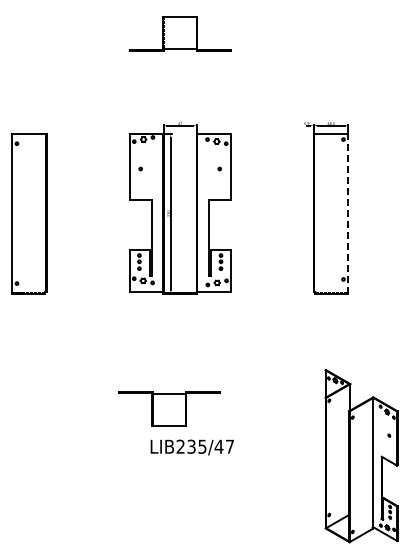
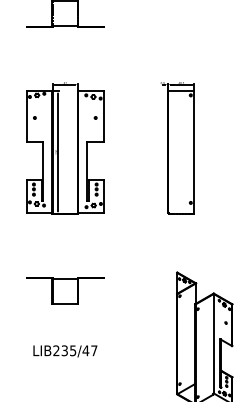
line: (348, 213) -> (194, 152), dashed -> solid
part: (169, 408) -> (65, 290), moved
text: (191, 447) -> (64, 351), moved

